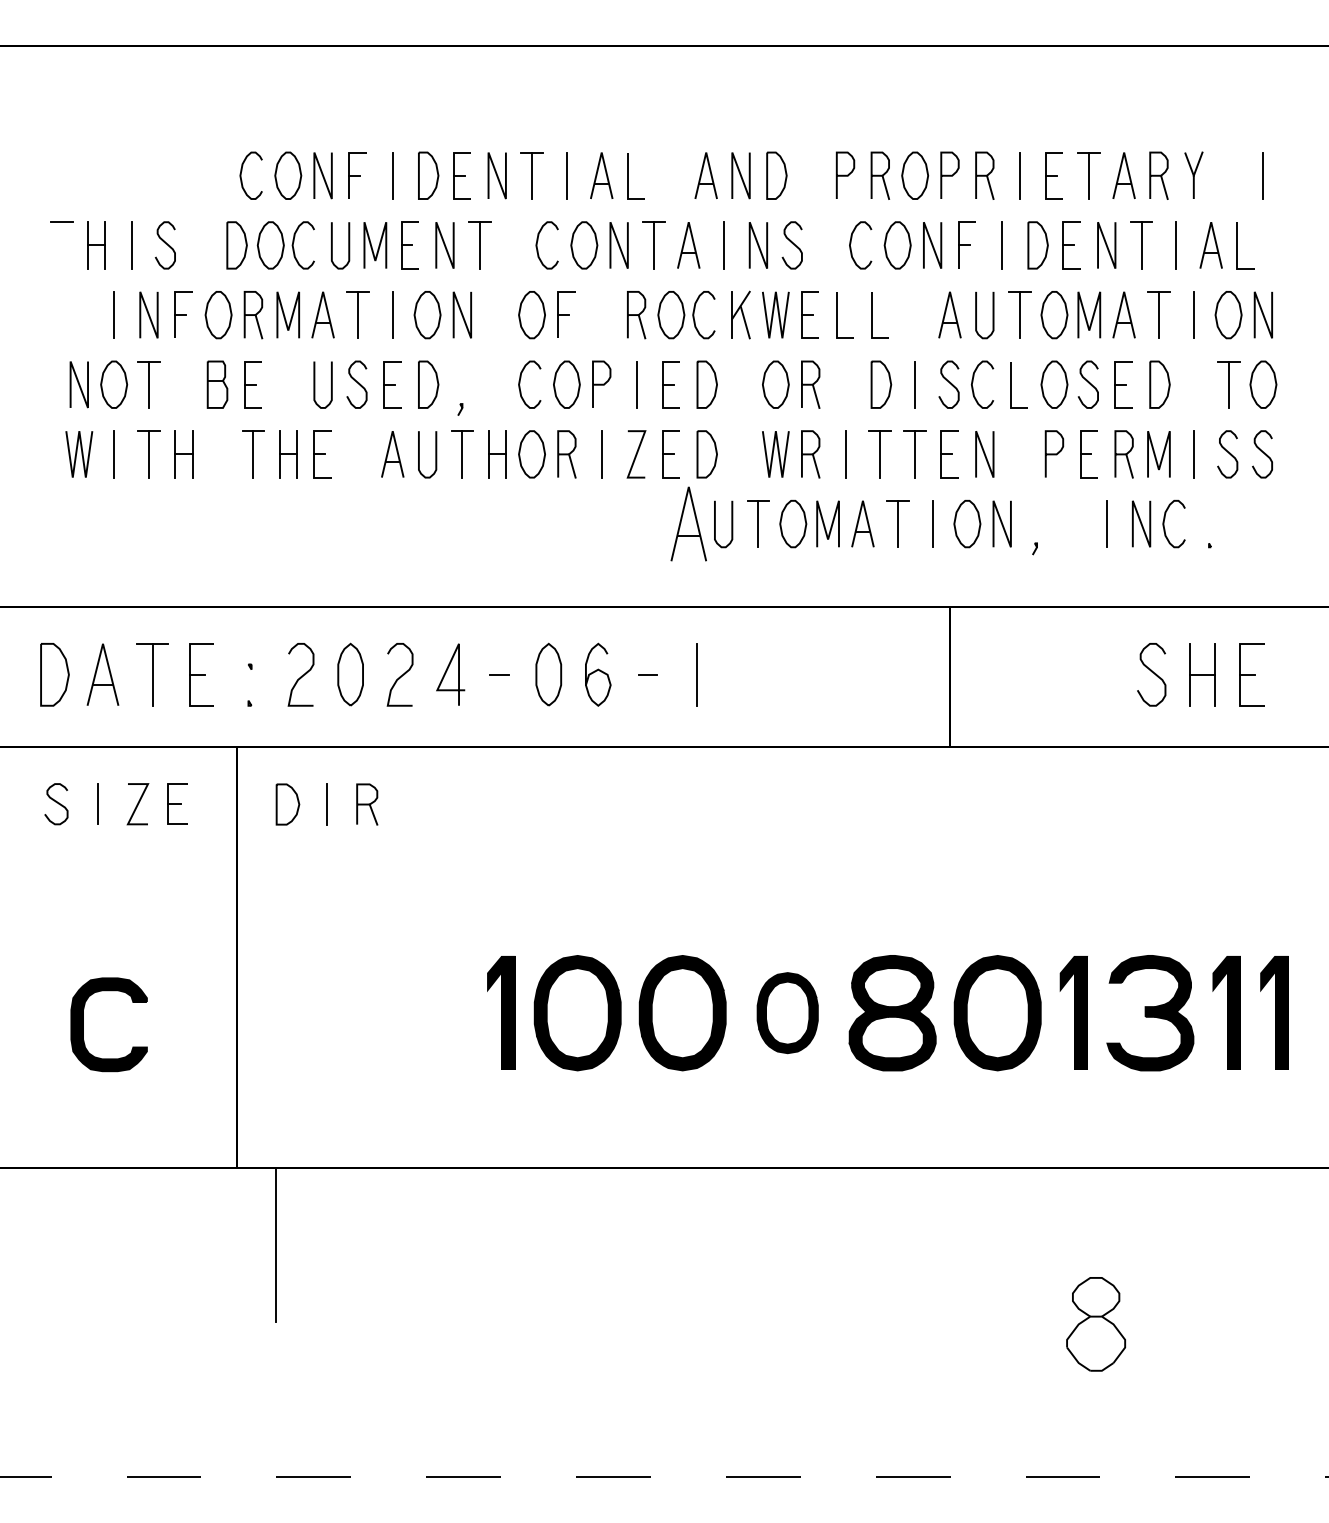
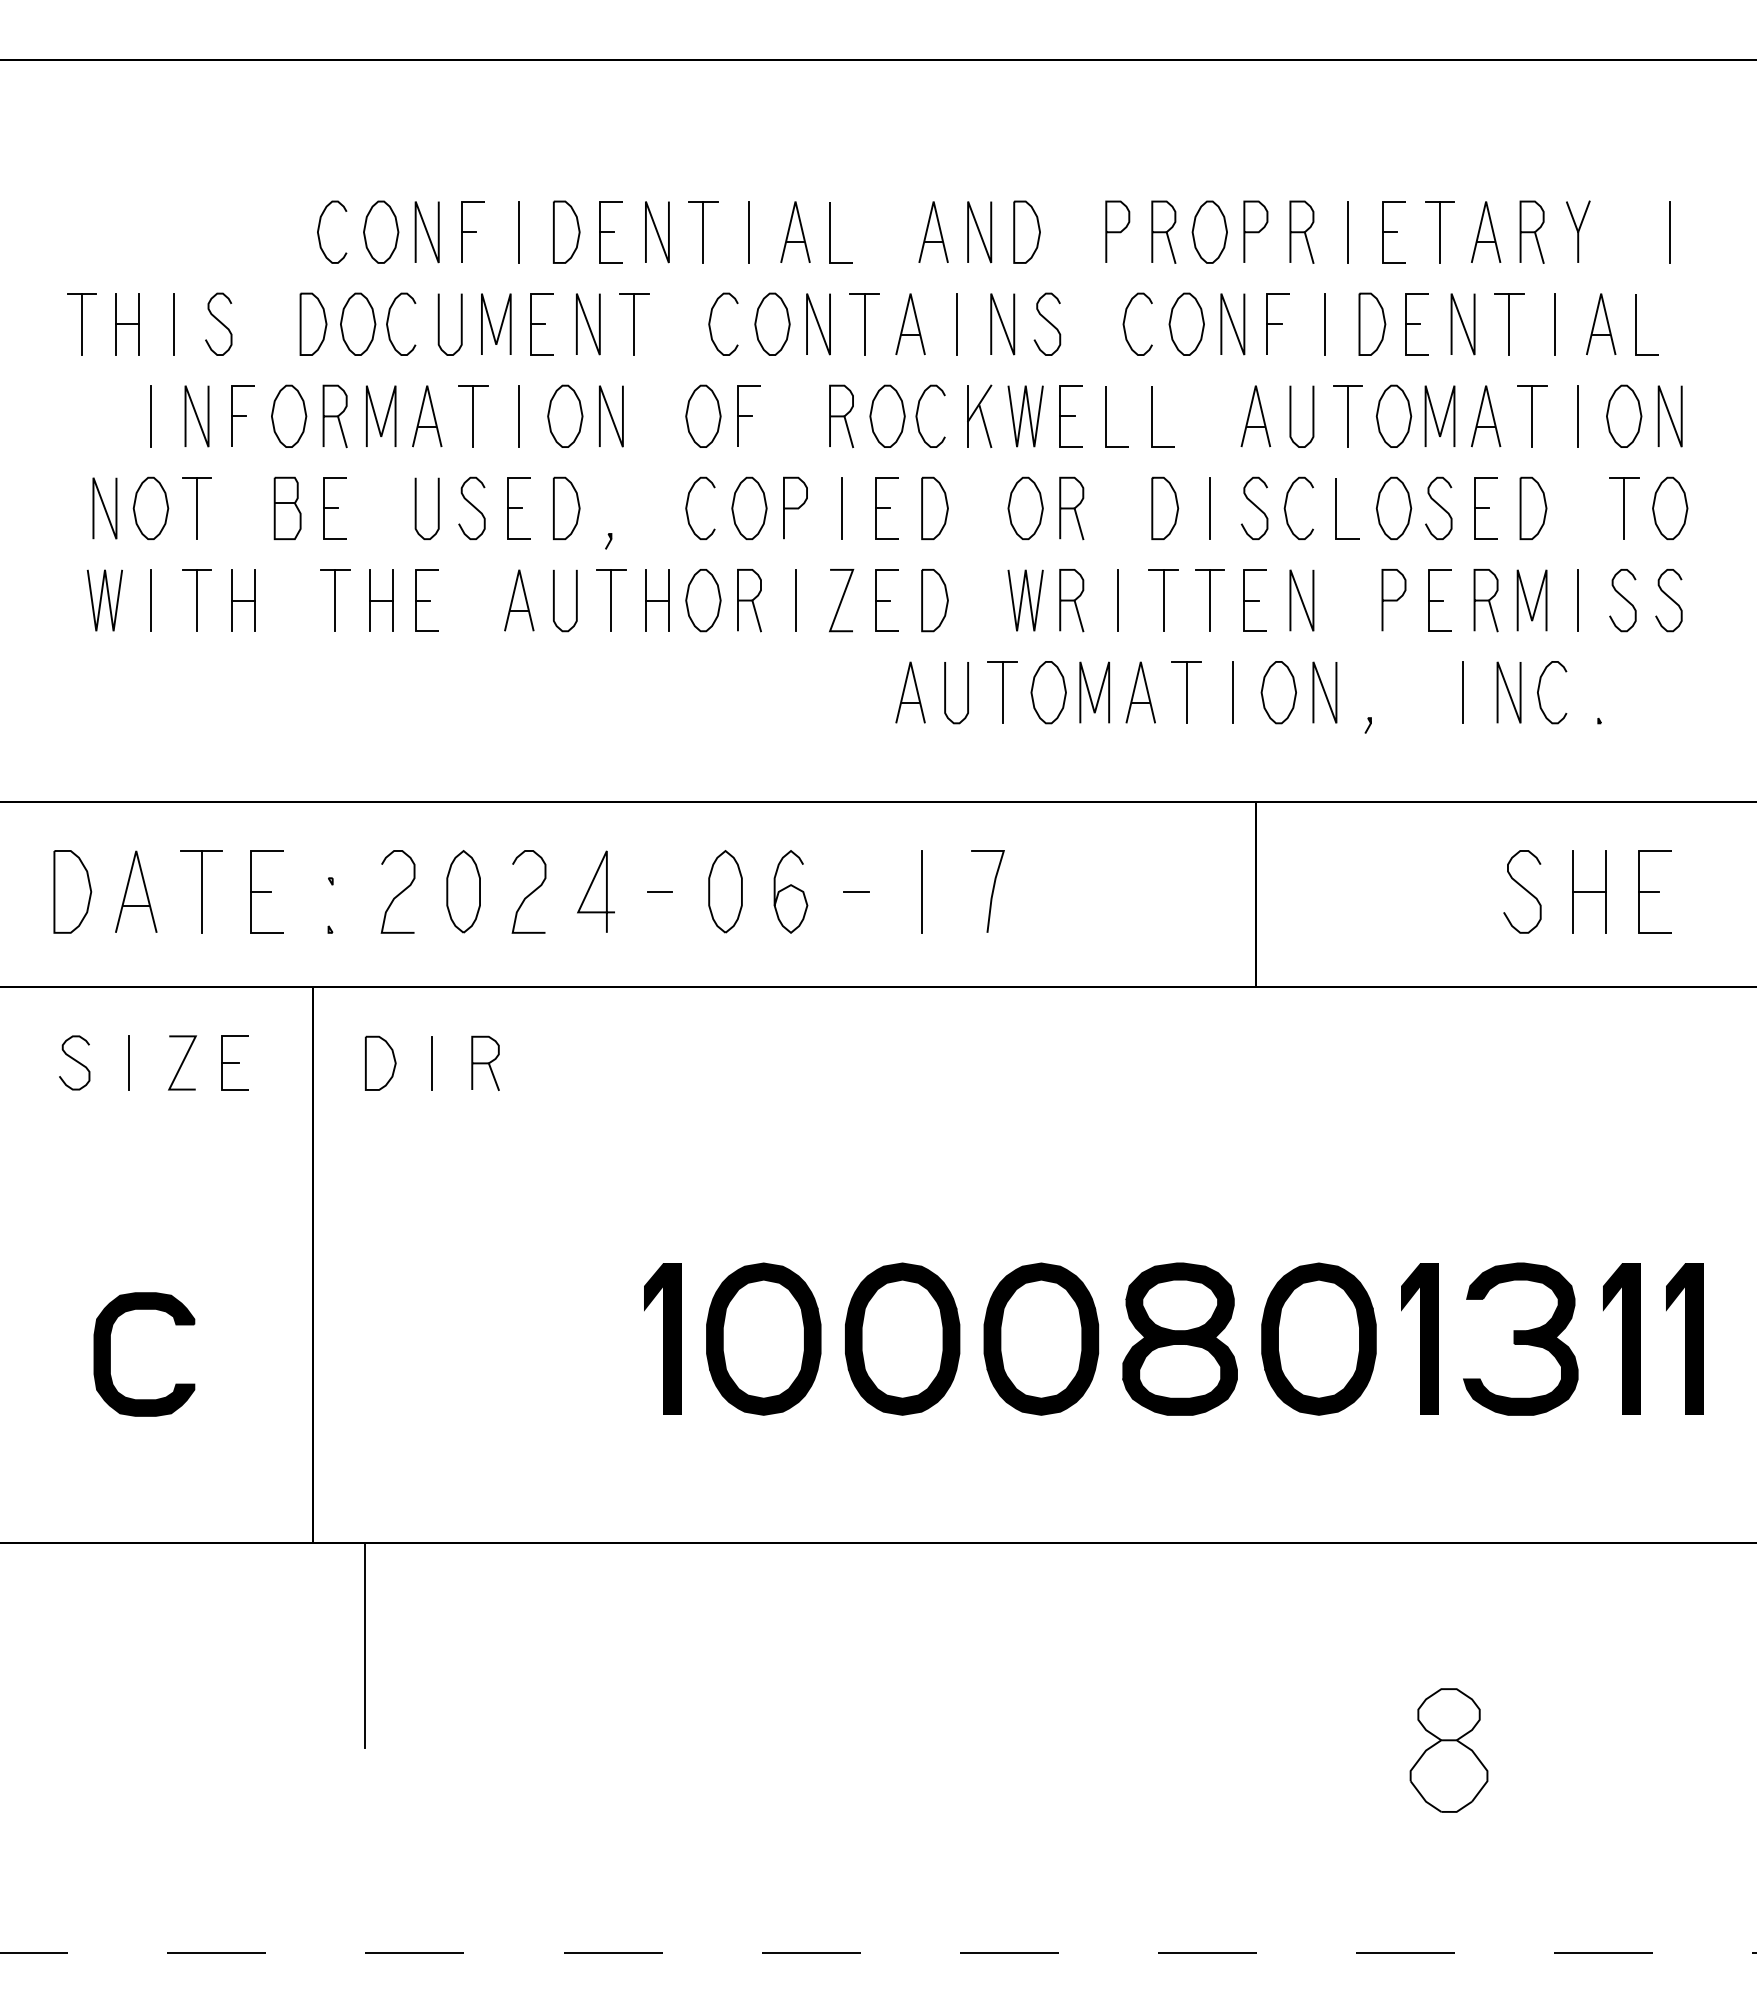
line: (61, 245) -> (81, 324), added
part: (688, 523) -> (910, 692), size x0.62
curve: (749, 675) -> (991, 892), added
part: (787, 1012) -> (1041, 1338), size x1.43

